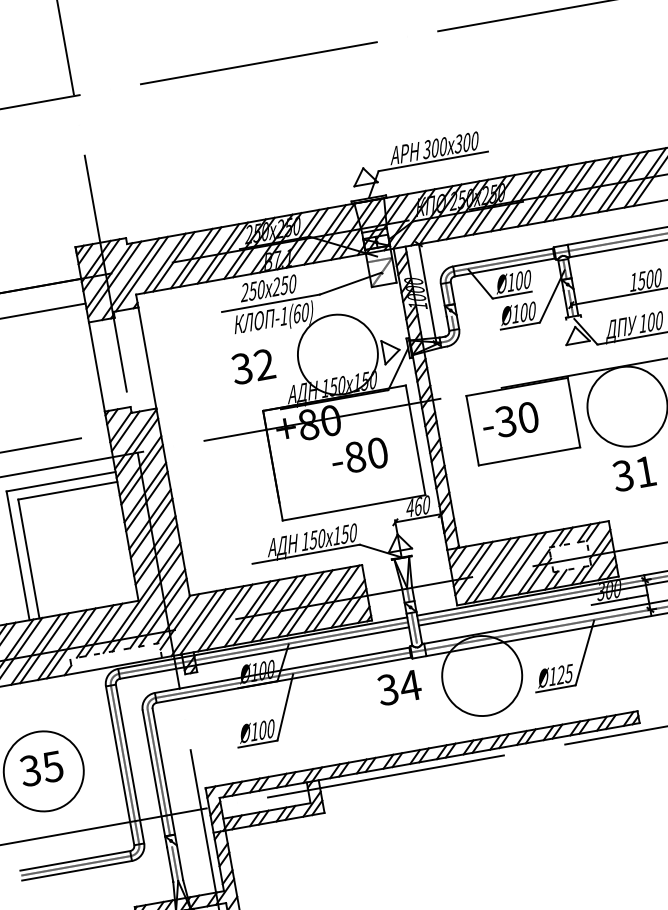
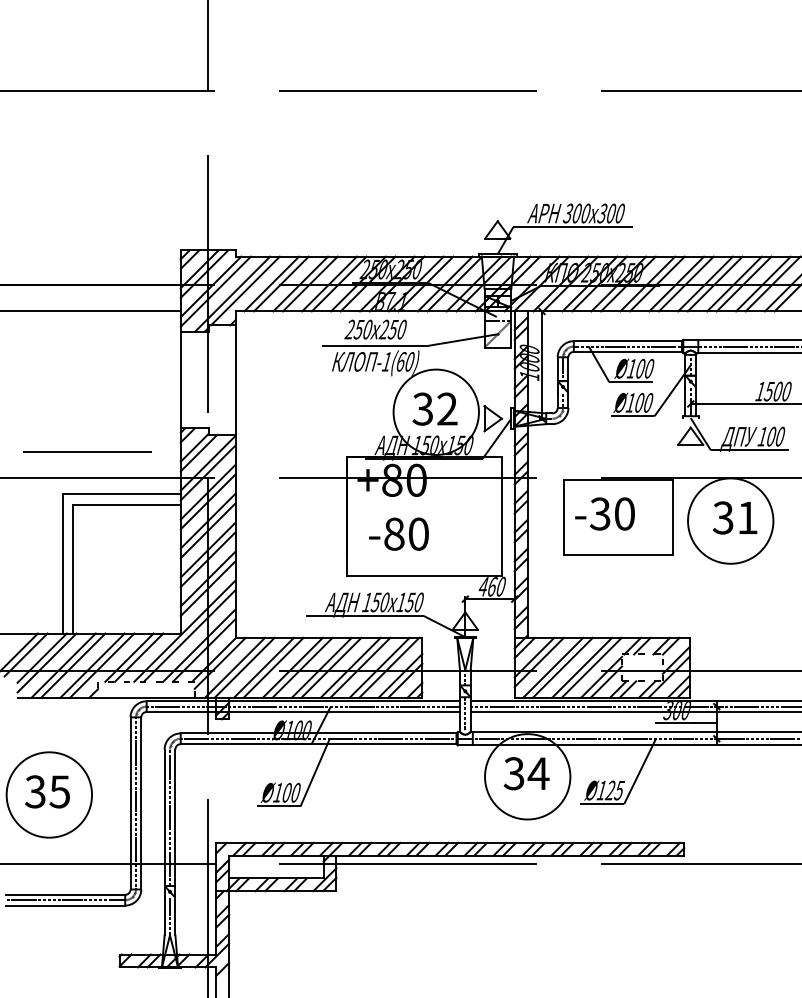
text: (252, 366) -> (434, 408), moved
text: (358, 455) -> (398, 533), moved
text: (633, 473) -> (734, 517), moved
text: (399, 687) -> (526, 773), moved

